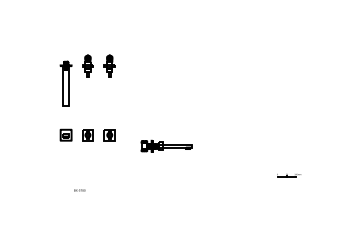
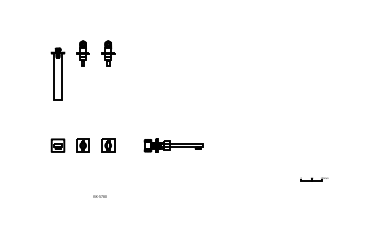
part: (87, 134) -> (82, 144), moved
text: (79, 190) -> (99, 196), moved

